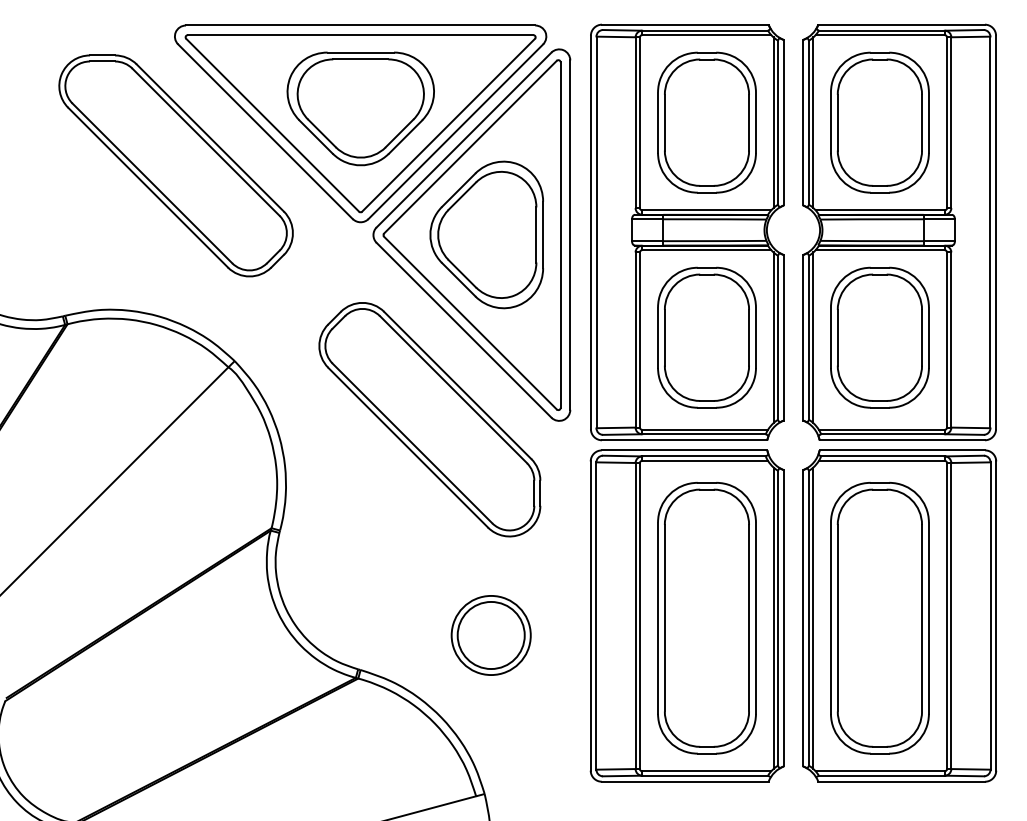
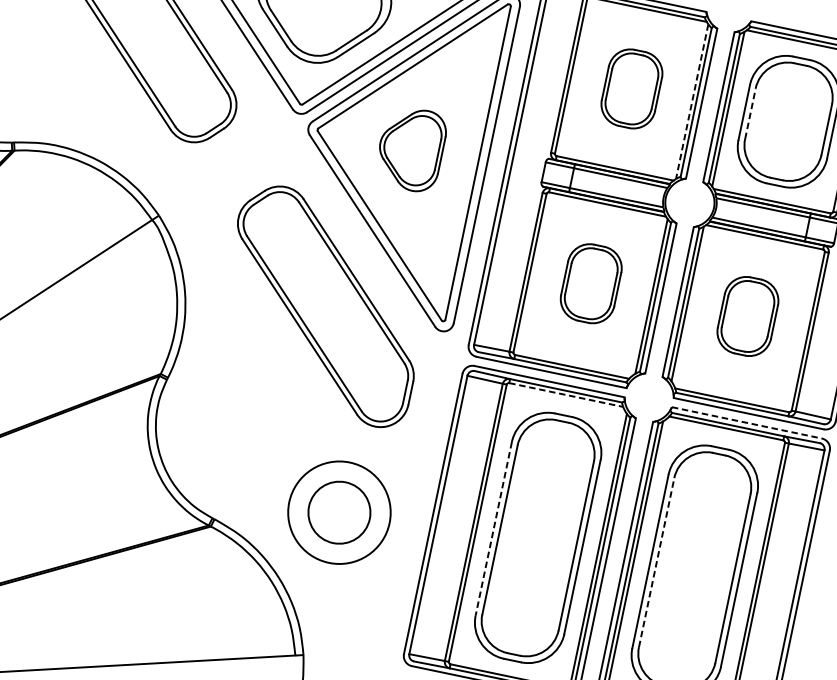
part: (706, 122) -> (631, 88), size x0.6
line: (837, 122) -> (750, 113), solid -> dashed
line: (773, 123) -> (692, 102), solid -> dashed
part: (486, 234) -> (411, 148), size x0.6
part: (706, 337) -> (590, 283), size x0.6
part: (879, 337) -> (747, 316), size x0.6
line: (902, 450) -> (747, 422), solid -> dashed
line: (705, 460) -> (566, 394), solid -> dashed
line: (837, 617) -> (656, 561), solid -> dashed
line: (658, 618) -> (494, 528), solid -> dashed
circle: (490, 635) -> (338, 512), size x1.4

